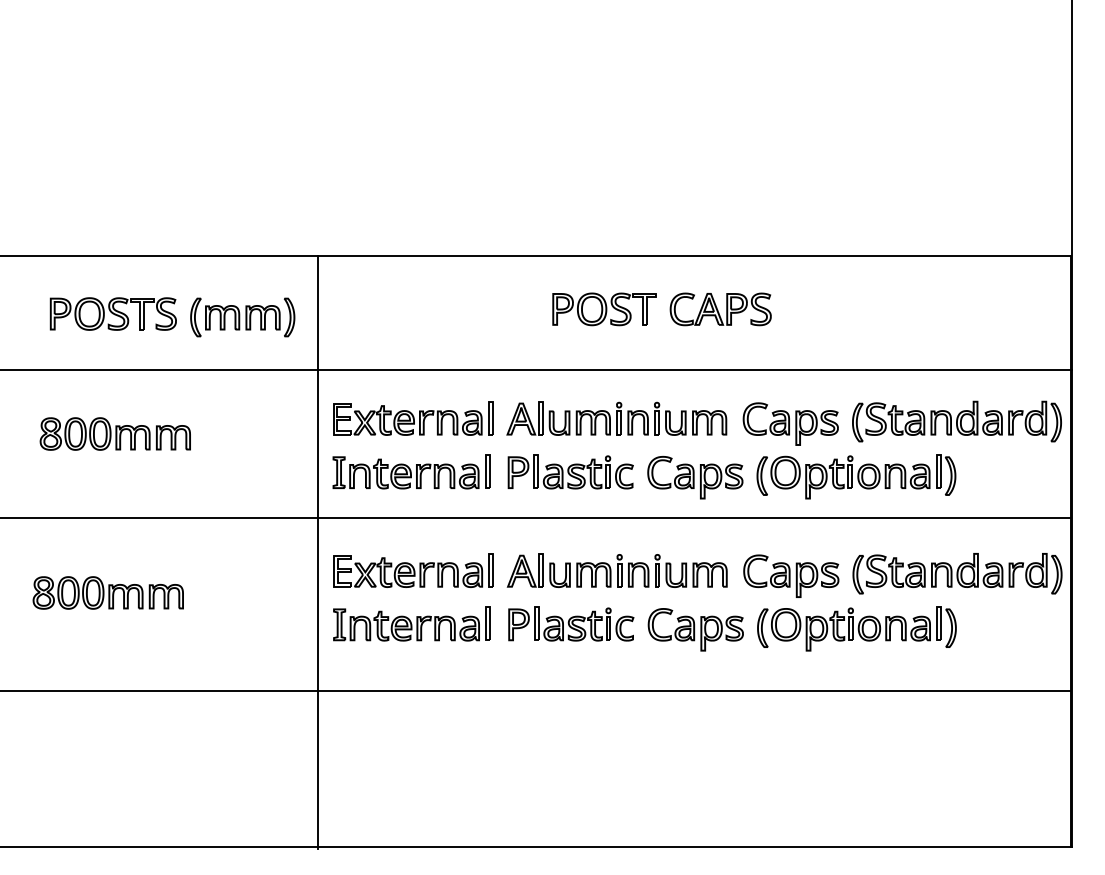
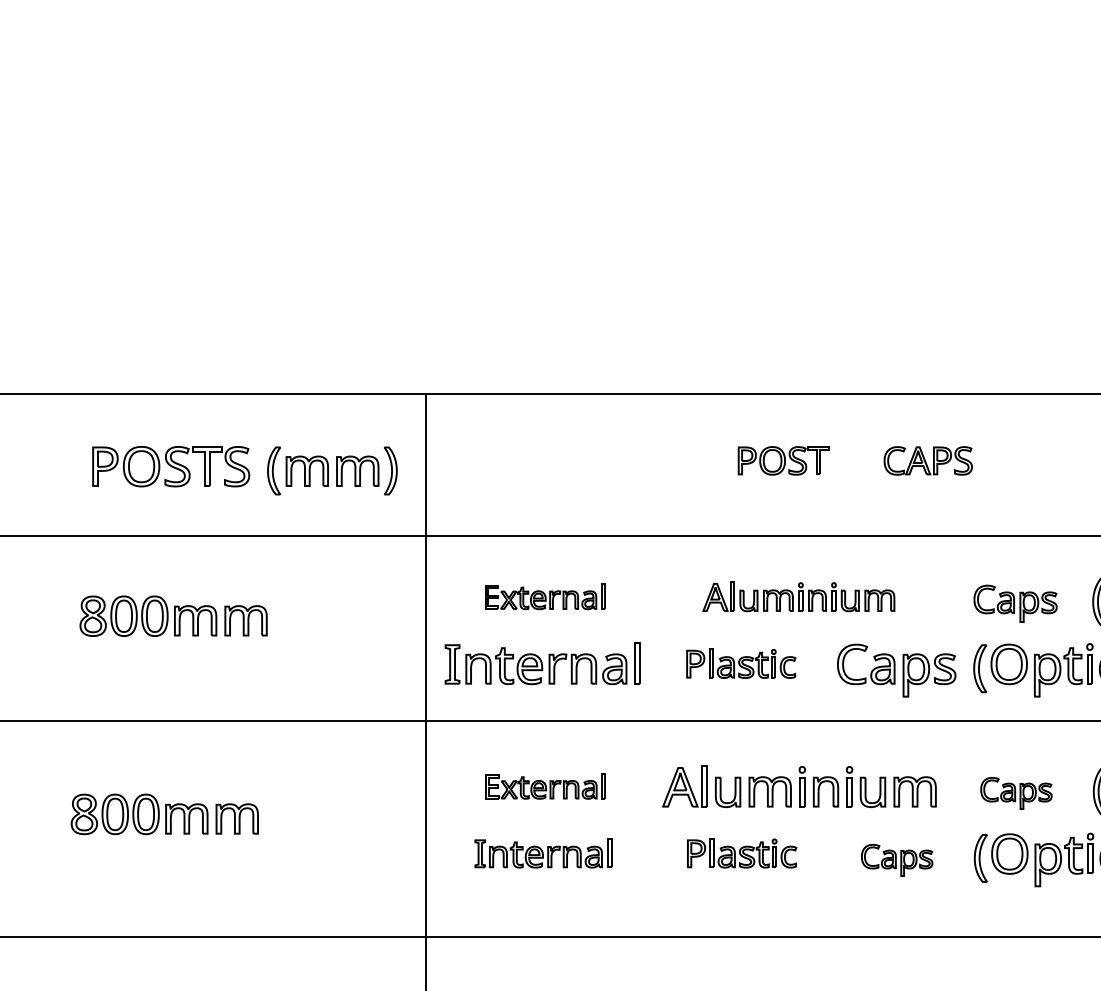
part: (604, 309) -> (783, 460), size x0.7
part: (720, 309) -> (928, 460), size x0.7
part: (413, 418) -> (545, 596), size x0.6
part: (616, 418) -> (798, 596), size x0.7
part: (790, 423) -> (1015, 603), size x0.7
part: (570, 471) -> (741, 662), size x0.7
part: (413, 570) -> (545, 786), size x0.6
part: (791, 575) -> (1016, 792), size x0.6
part: (411, 623) -> (542, 852), size x0.7
part: (571, 623) -> (742, 852), size x0.7
part: (695, 629) -> (896, 859), size x0.6

